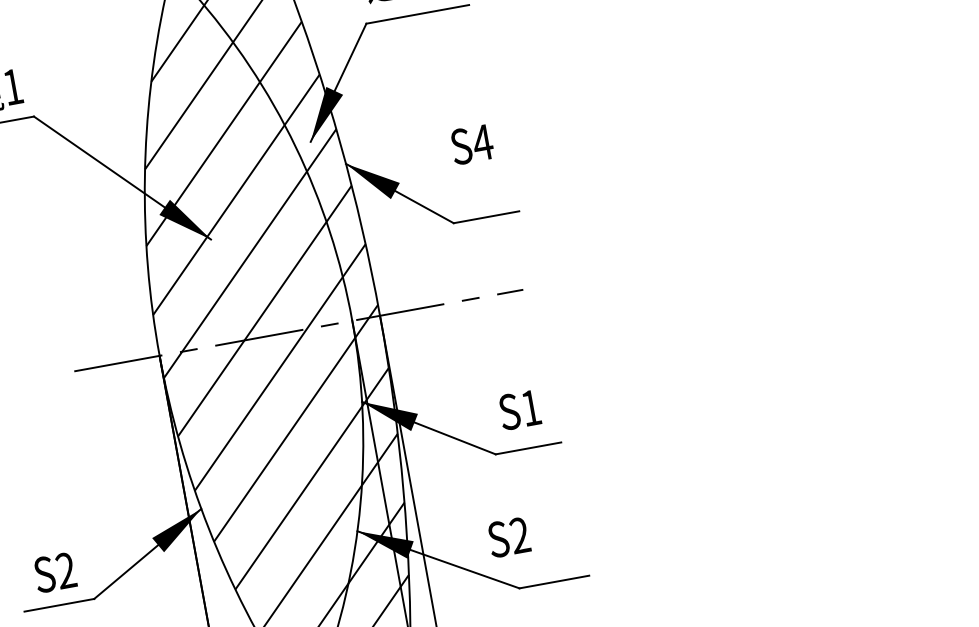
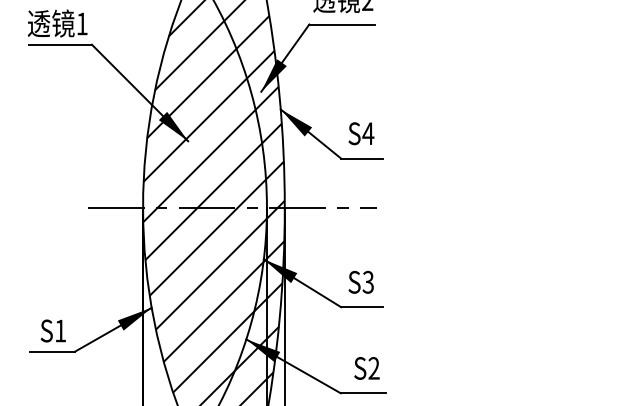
text: (472, 144) -> (361, 133), moved
text: (529, 406) -> (367, 281), S1 -> S3
text: (508, 537) -> (366, 368), moved
text: (65, 569) -> (60, 330), S2 -> S1

